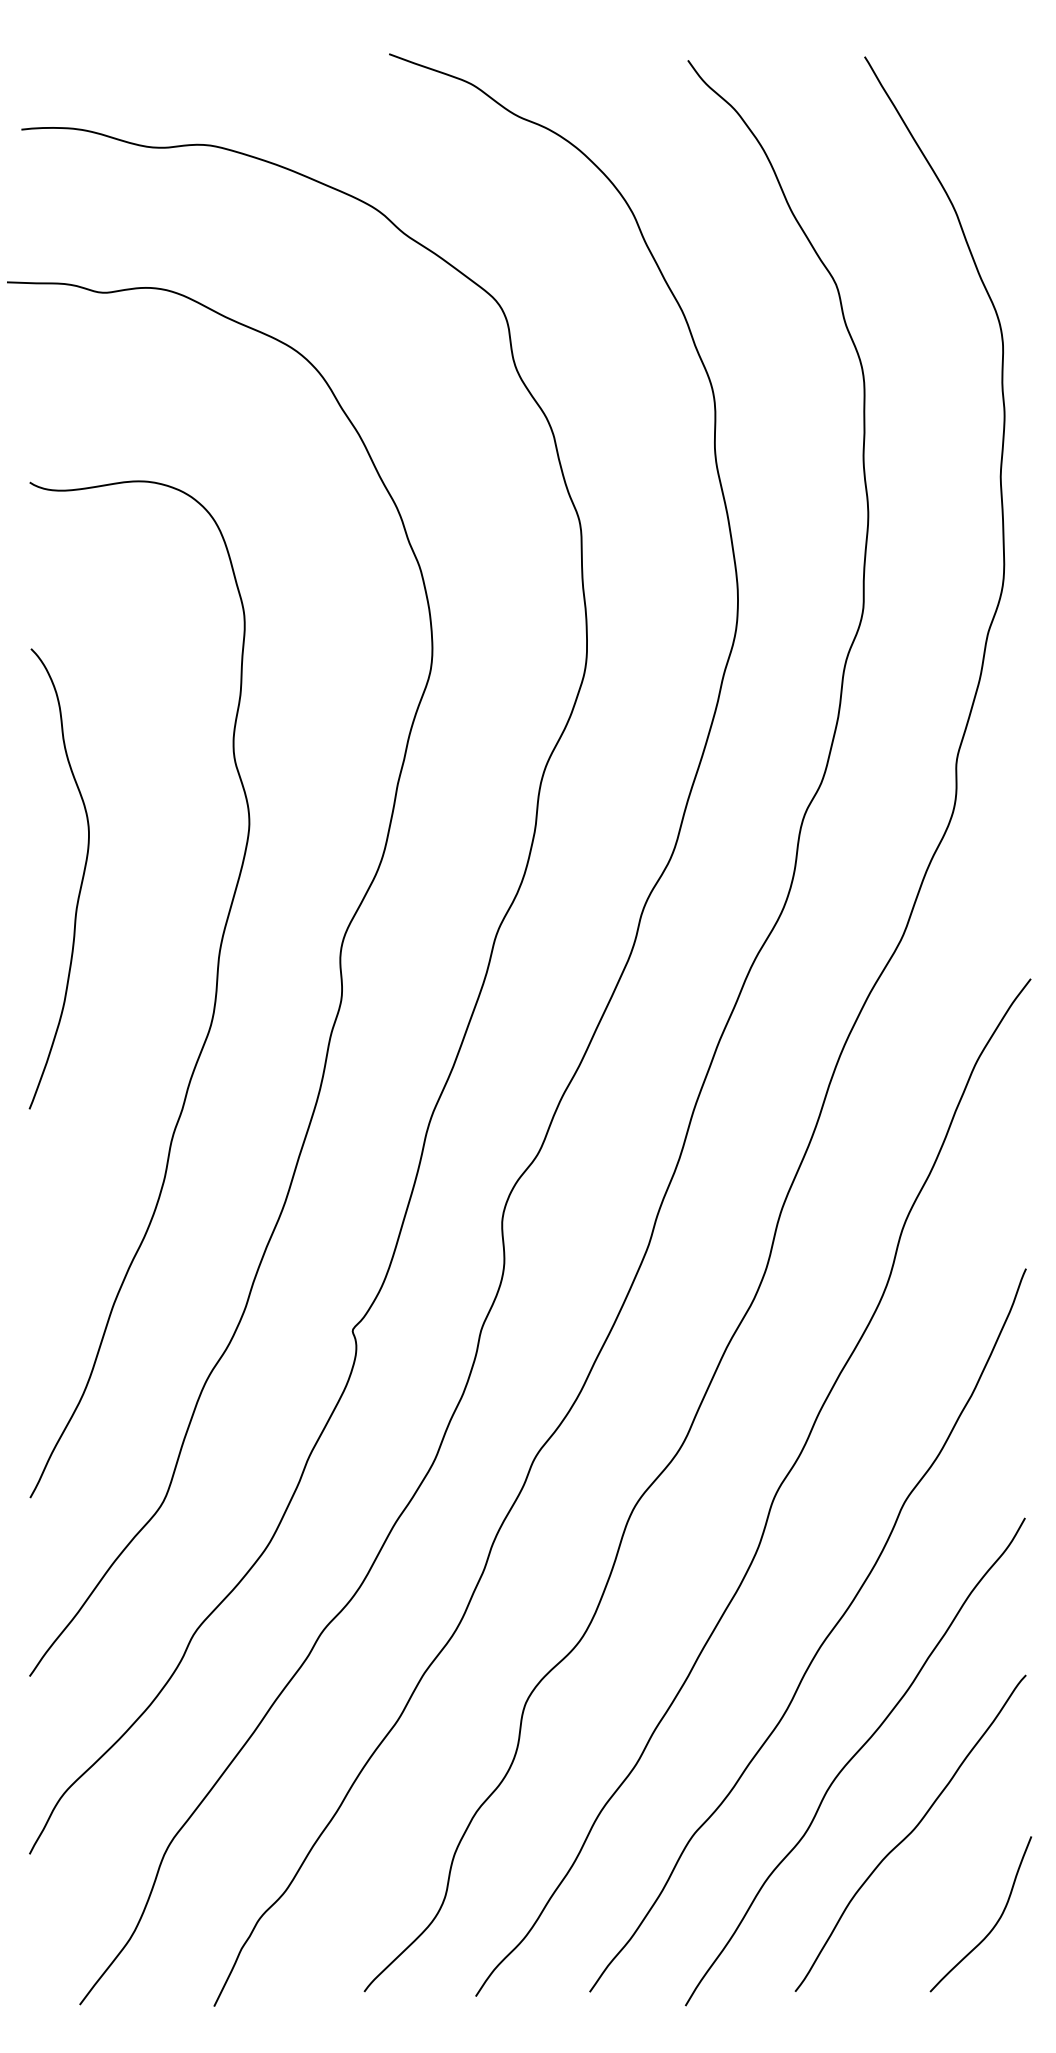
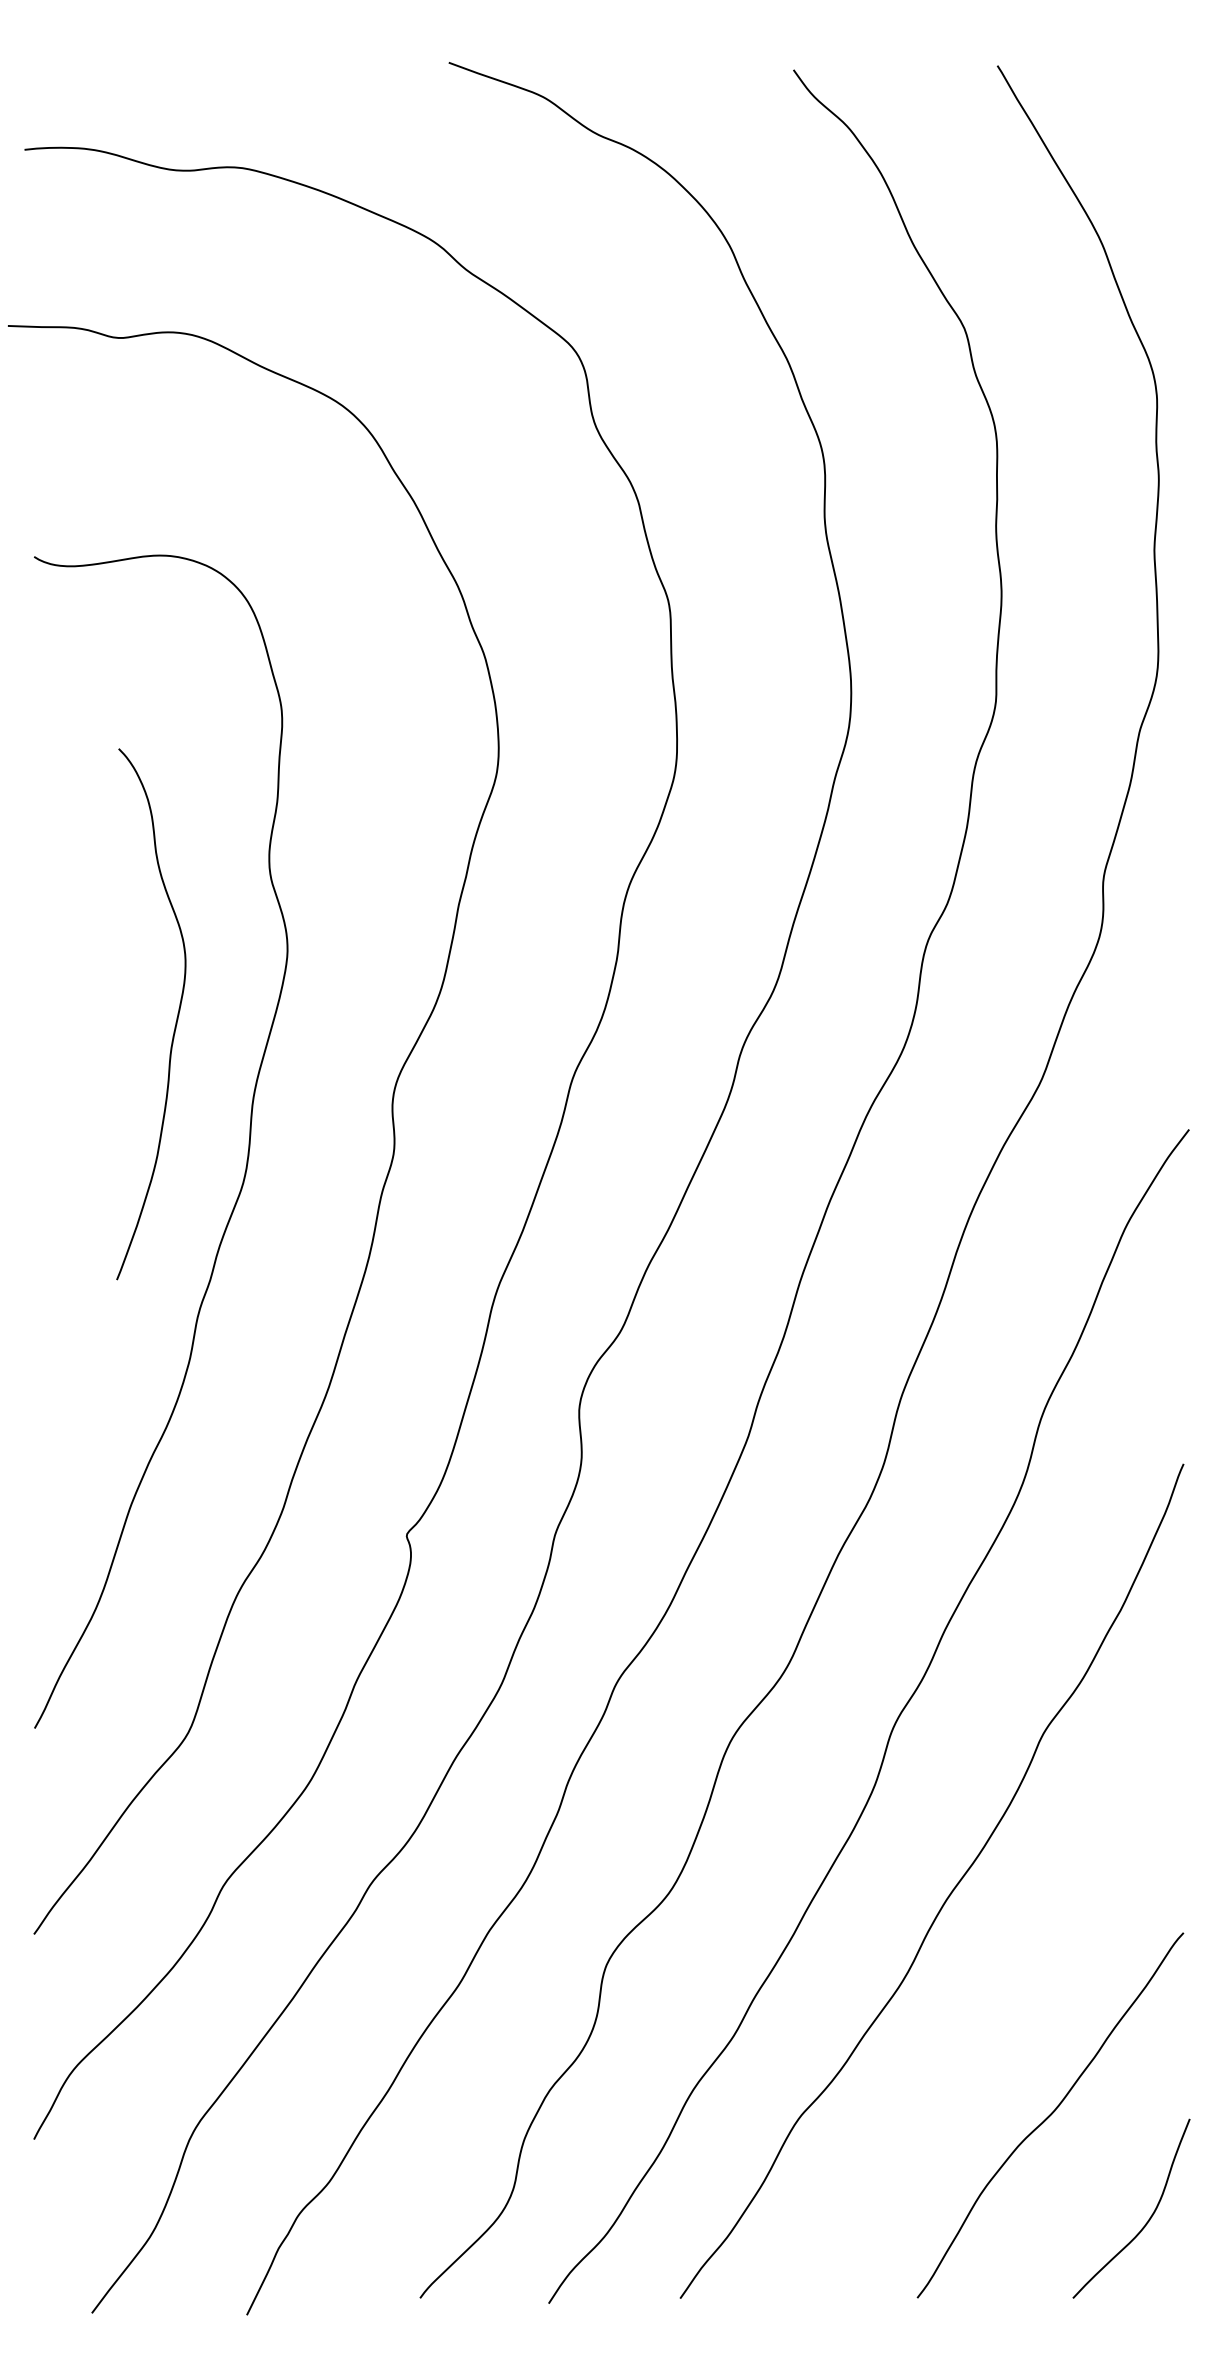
curve: (80, 883) -> (175, 1019), moved
curve: (853, 1758) -> (984, 2029), removed

